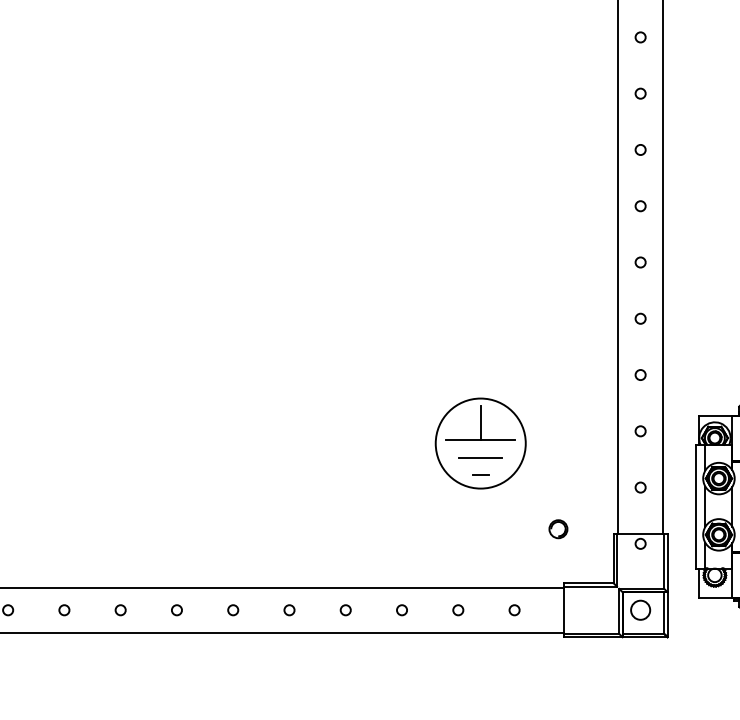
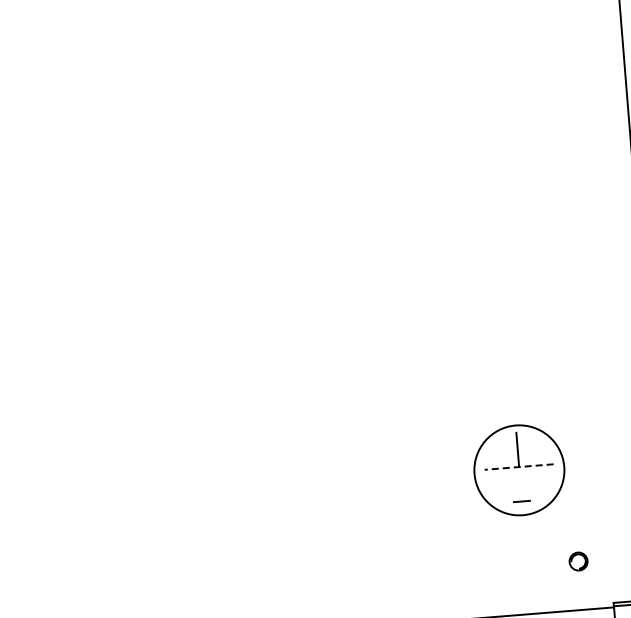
line: (480, 440) -> (518, 467), solid -> dashed
line: (480, 457) -> (520, 484), removed
part: (558, 529) -> (578, 561), moved

